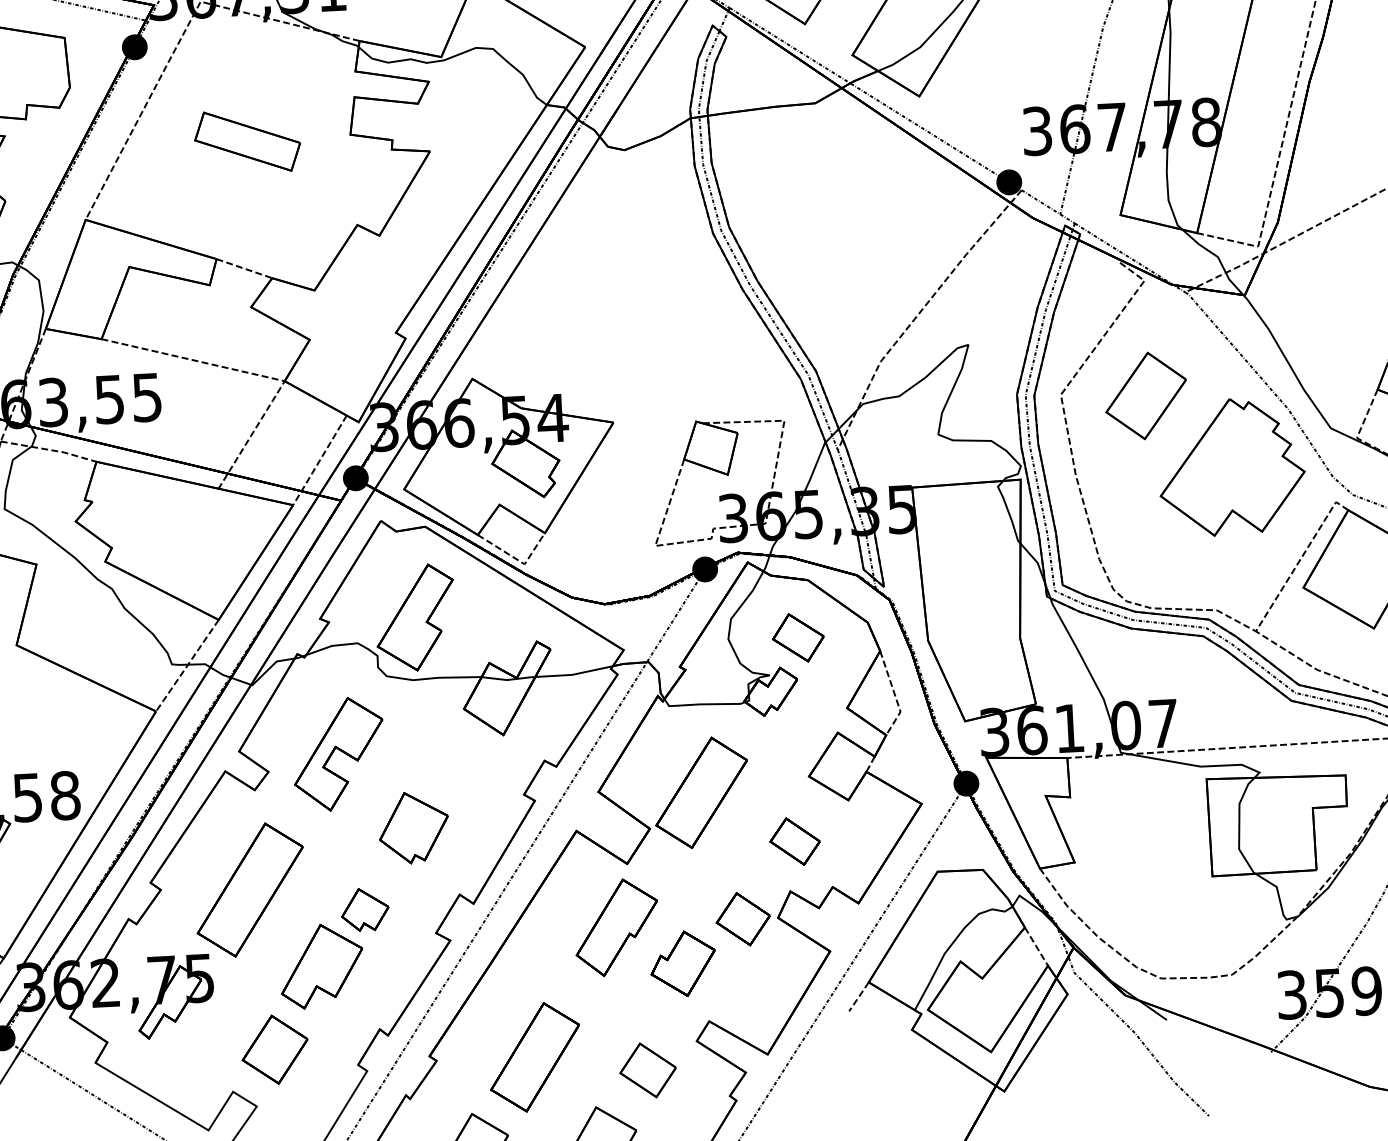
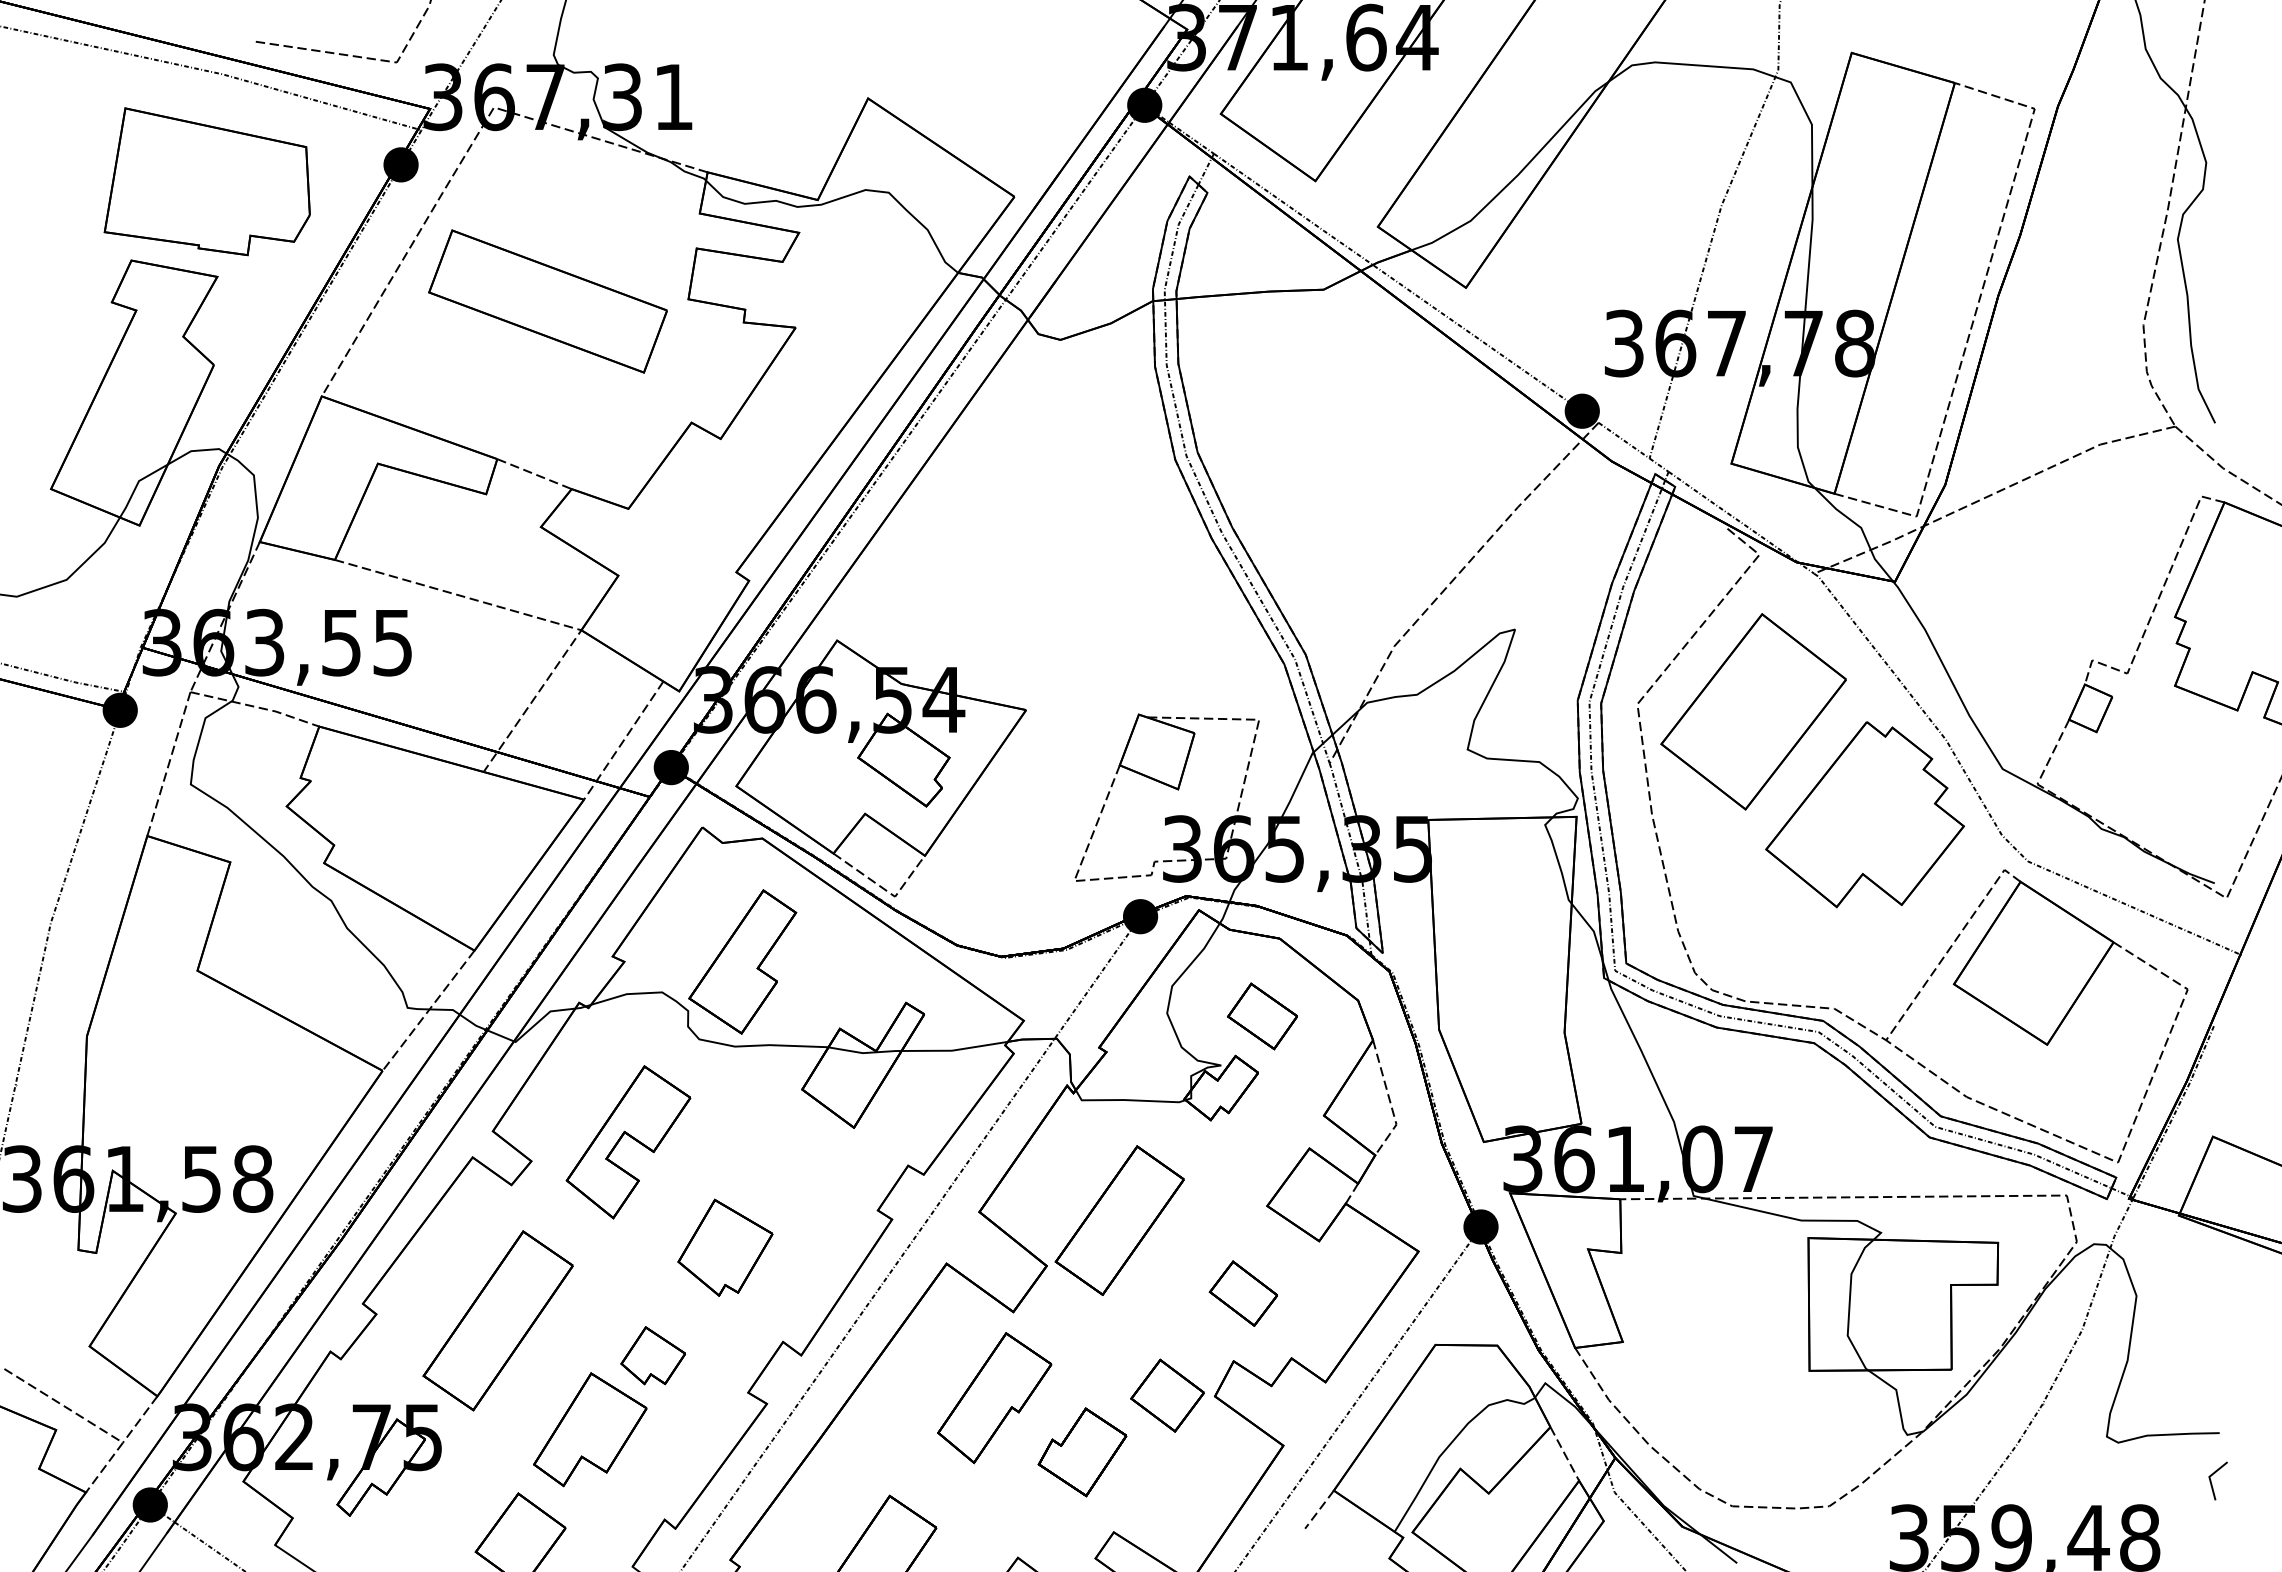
part: (247, 141) -> (547, 301), size x1.67
part: (1146, 395) -> (1753, 711), size x1.67

